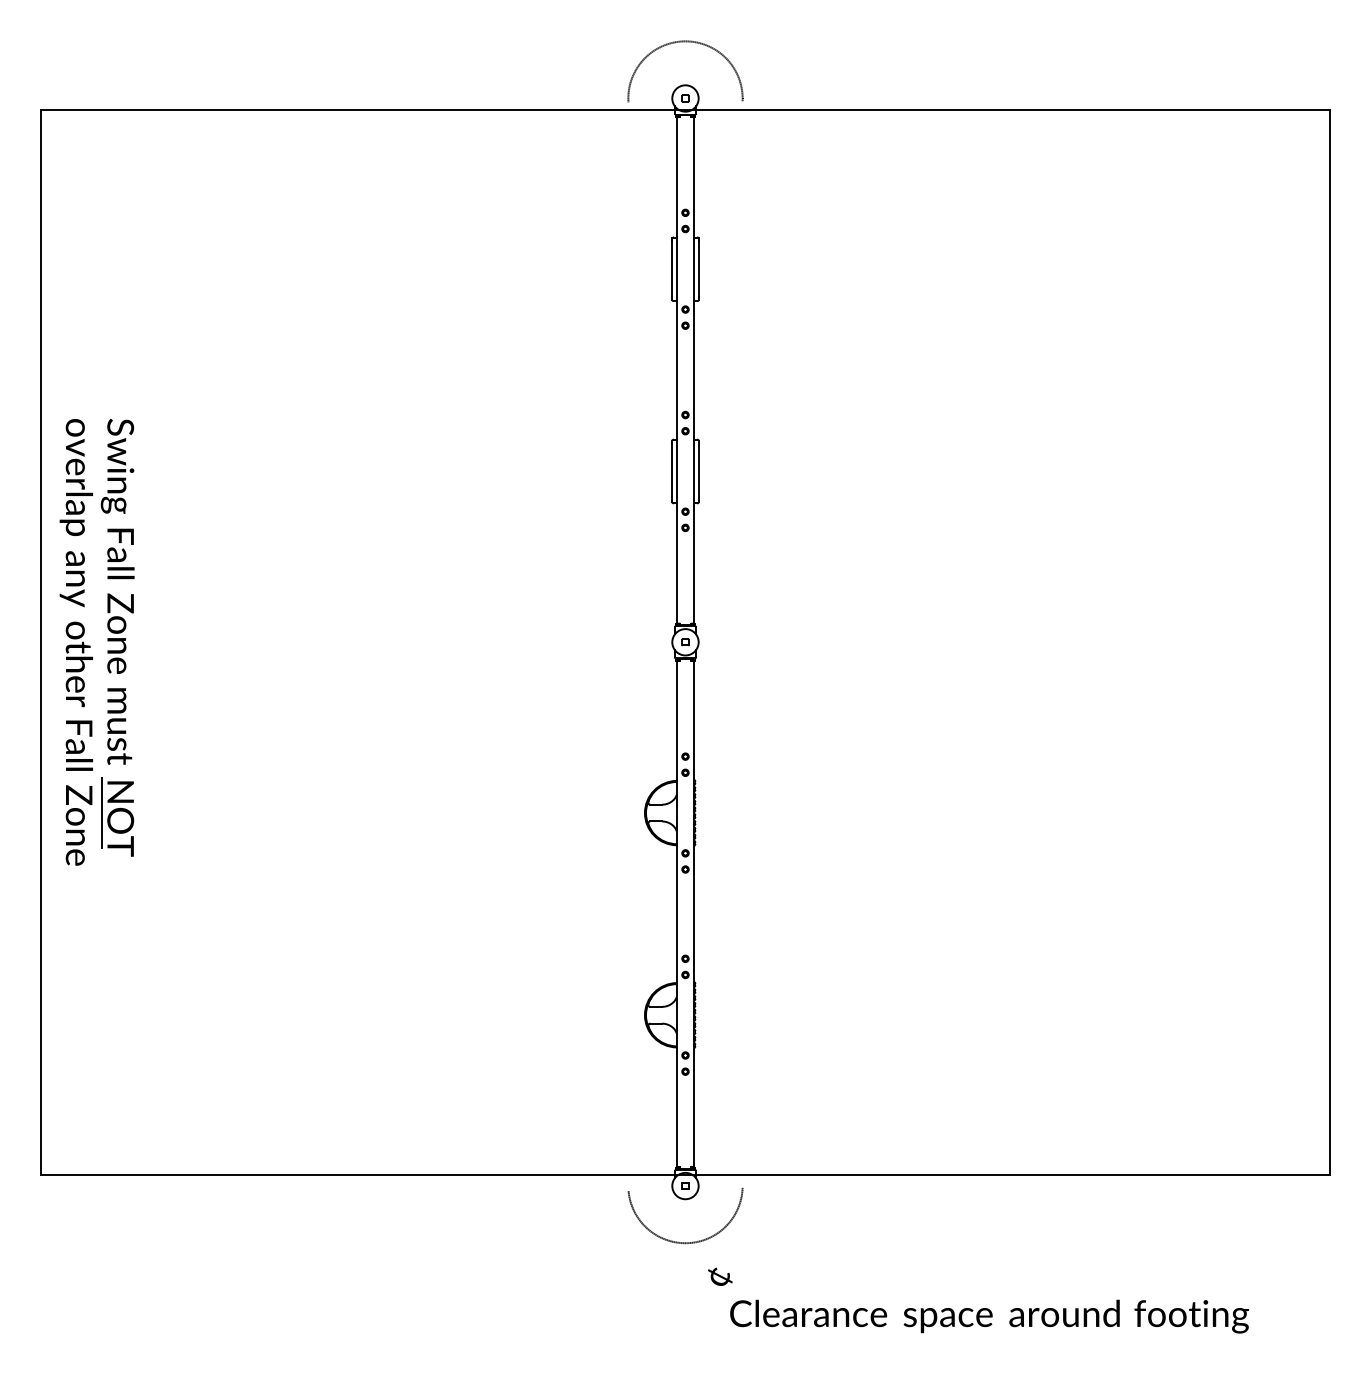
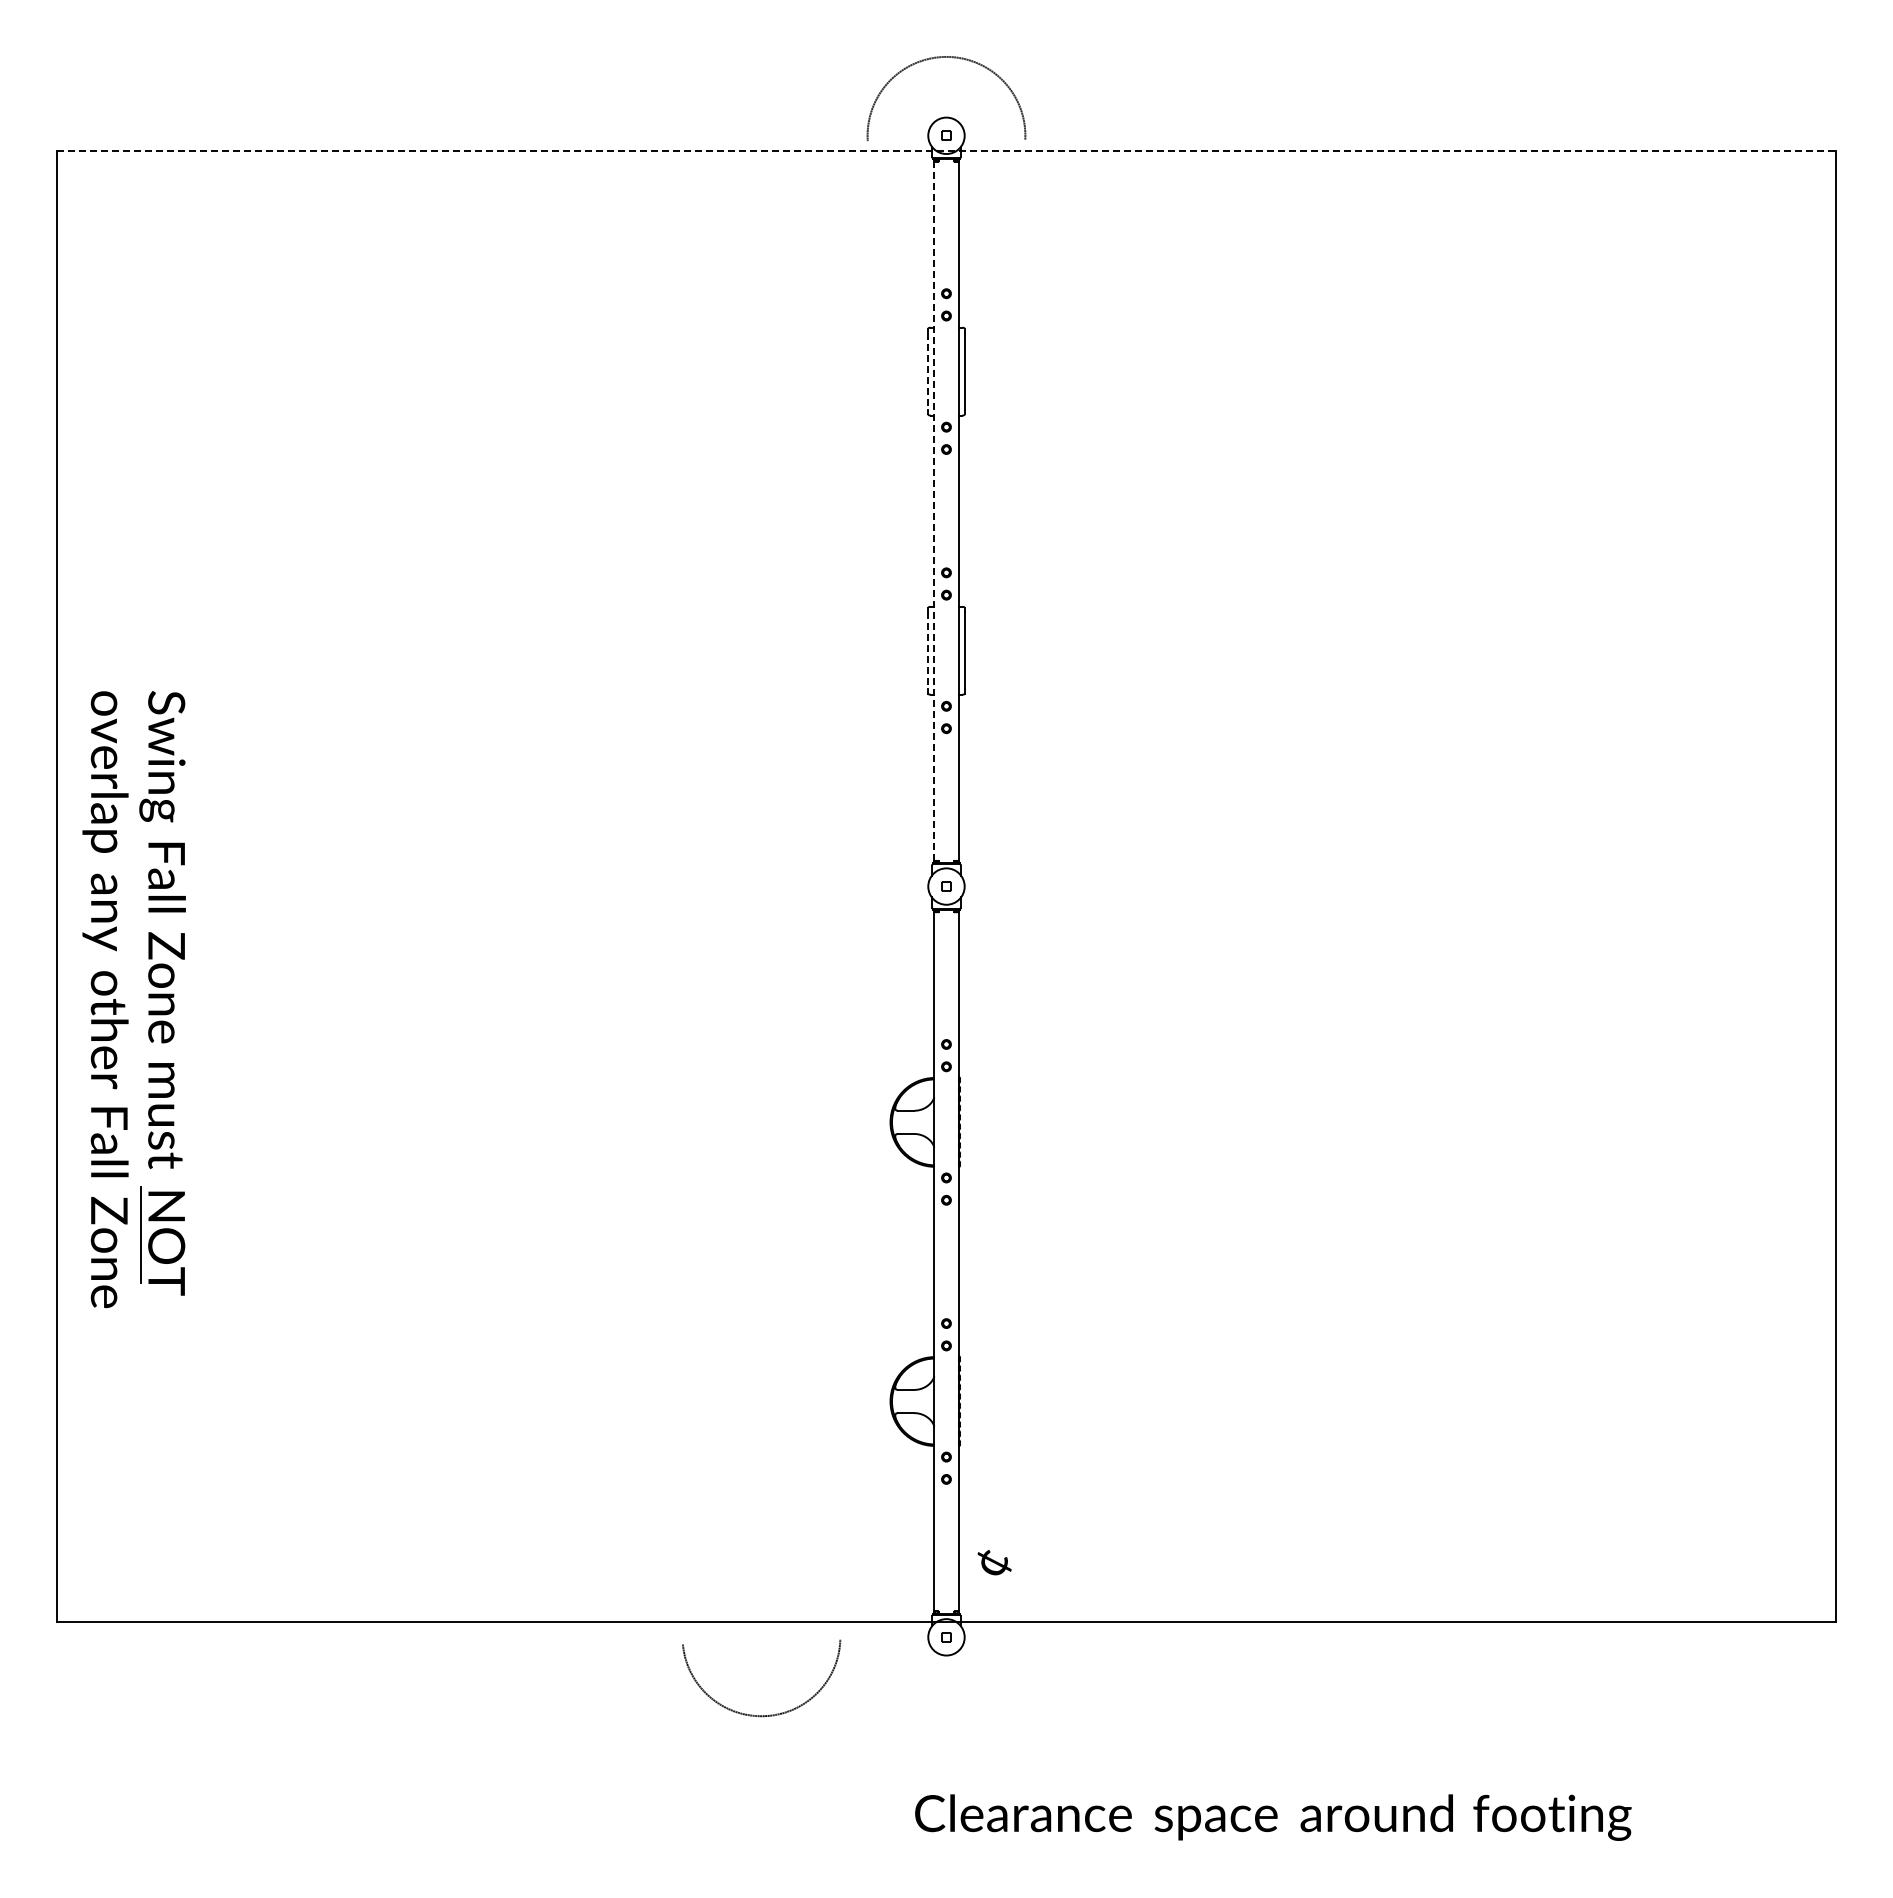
line: (685, 109) -> (946, 151), solid -> dashed
line: (672, 269) -> (928, 371), solid -> dashed
line: (676, 370) -> (934, 511), solid -> dashed
line: (672, 471) -> (928, 650), solid -> dashed
part: (90, 646) -> (125, 1005), moved
arc: (679, 1241) -> (753, 1714), moved
text: (720, 1276) -> (994, 1562), moved
text: (989, 1316) -> (1273, 1817), moved

